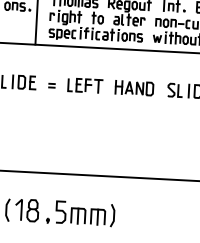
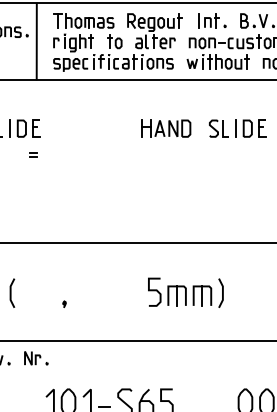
part: (51, 85) -> (33, 154), moved
part: (85, 85) -> (103, 128), removed
part: (26, 209) -> (36, 291), removed
part: (85, 213) -> (185, 292), moved

